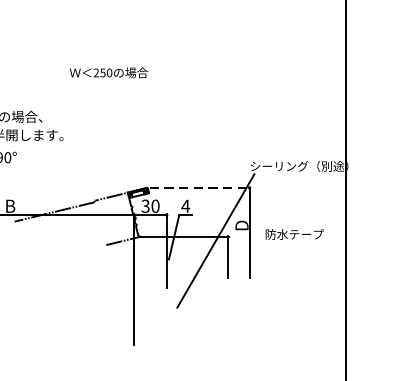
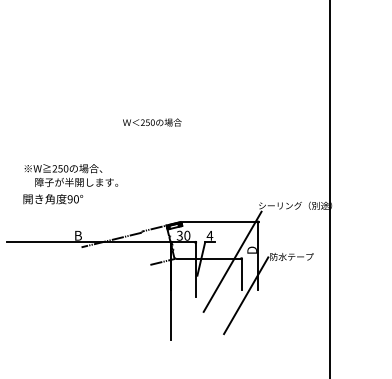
text: (109, 72) -> (152, 122), moved
line: (199, 188) -> (220, 222), dashed -> solid
line: (234, 285) -> (246, 295), added

